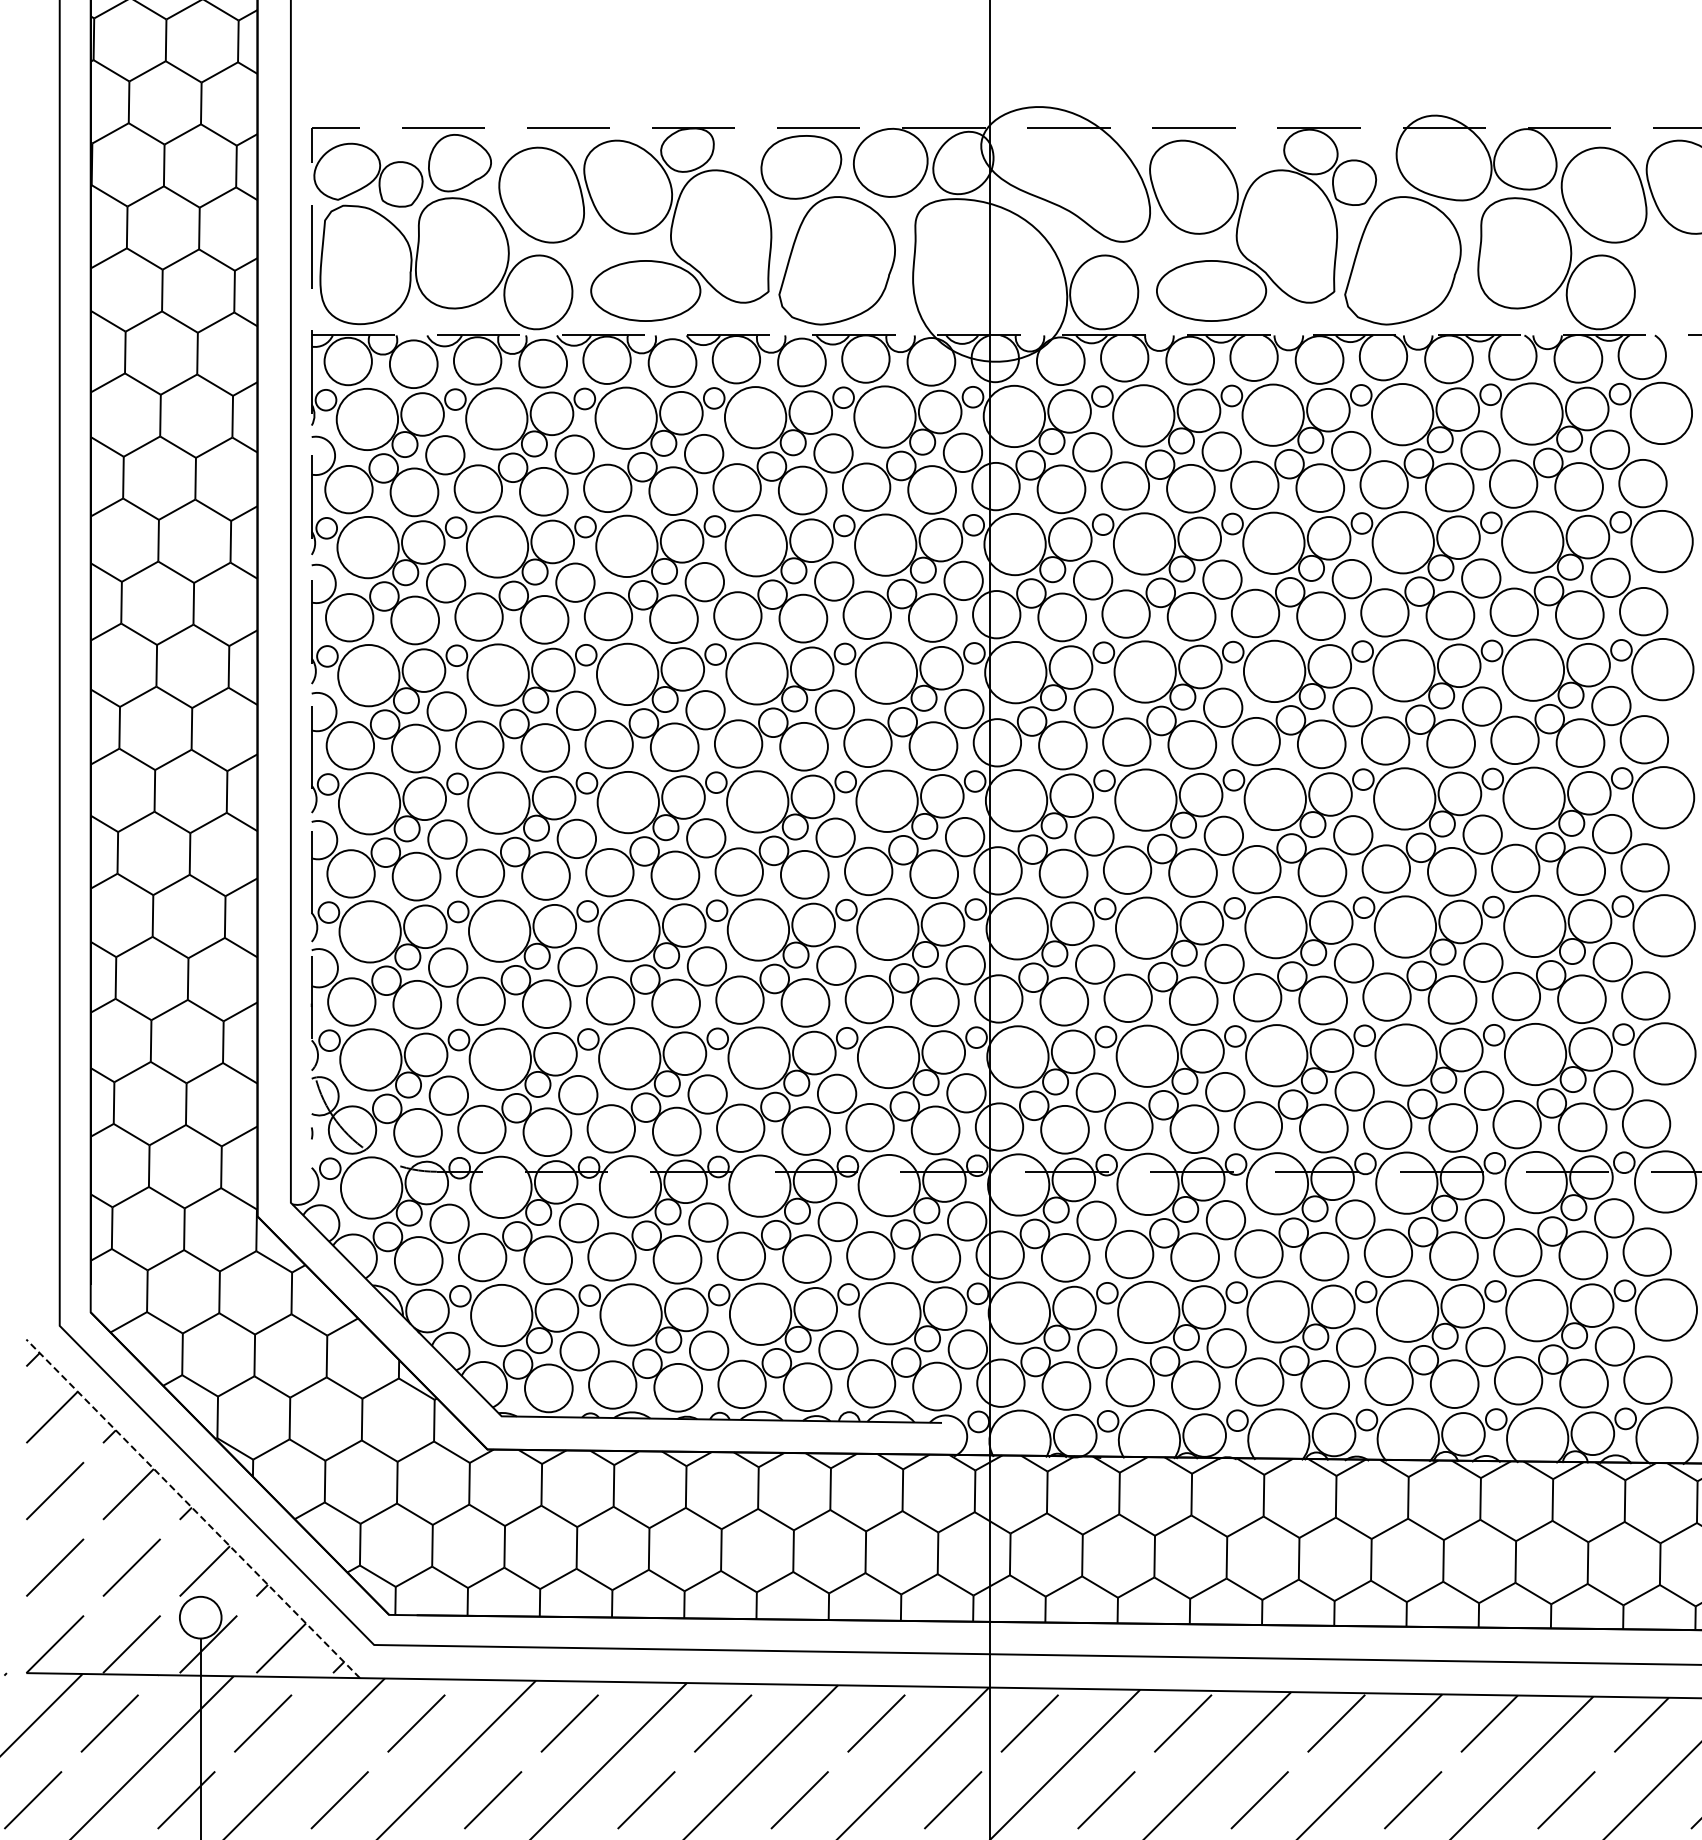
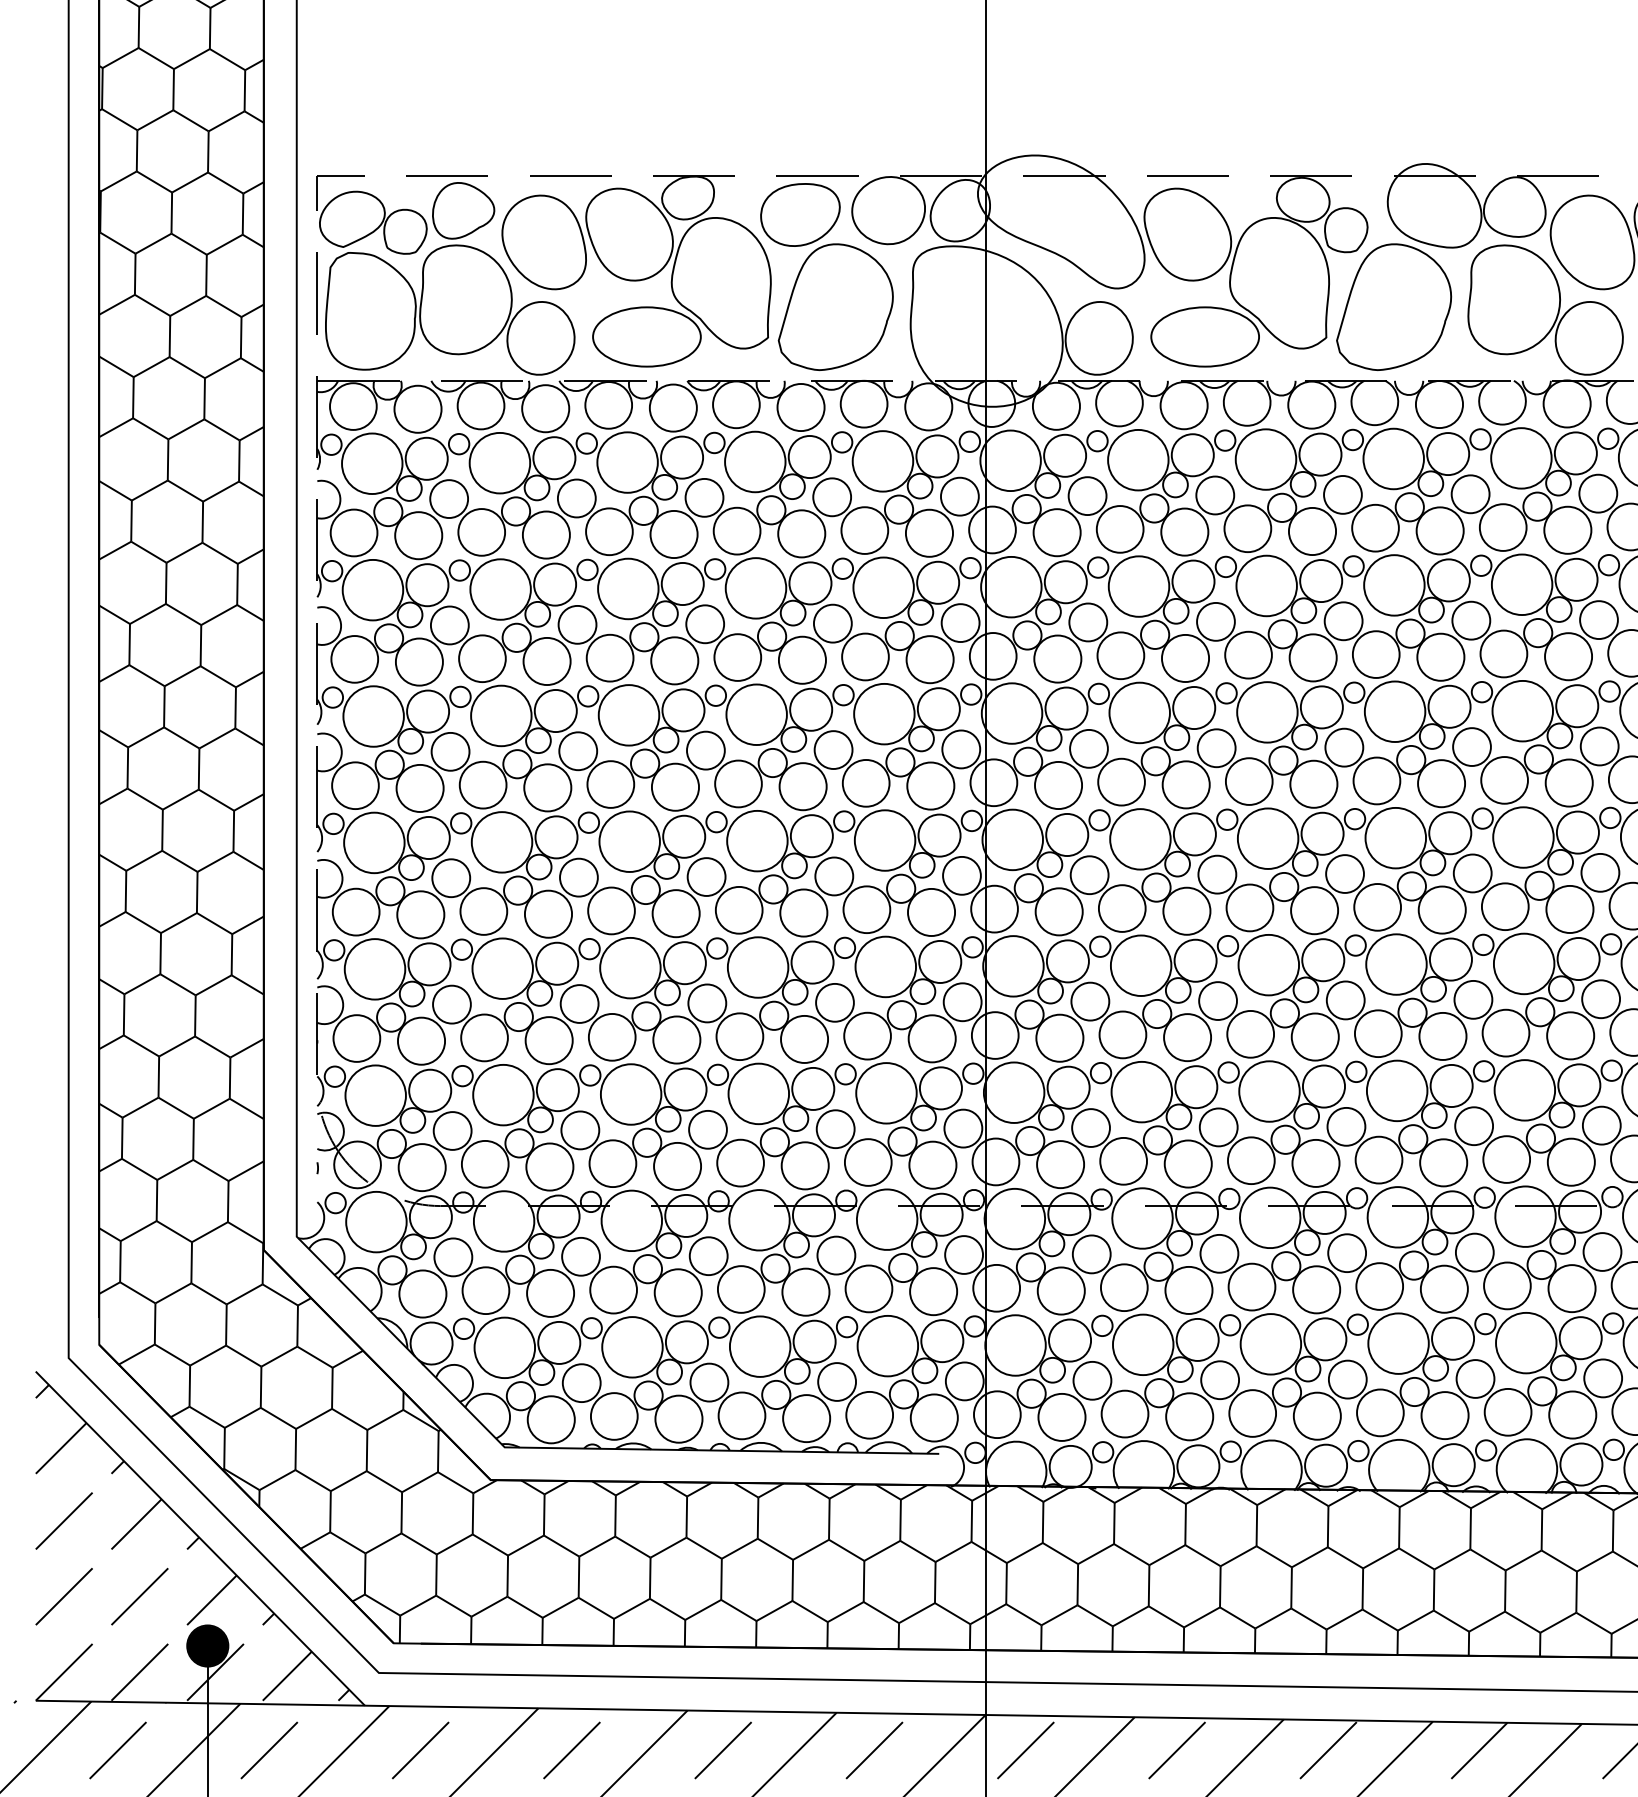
line: (193, 1508) -> (200, 1538), dashed -> solid
fill: (200, 1617) -> (207, 1645), added

